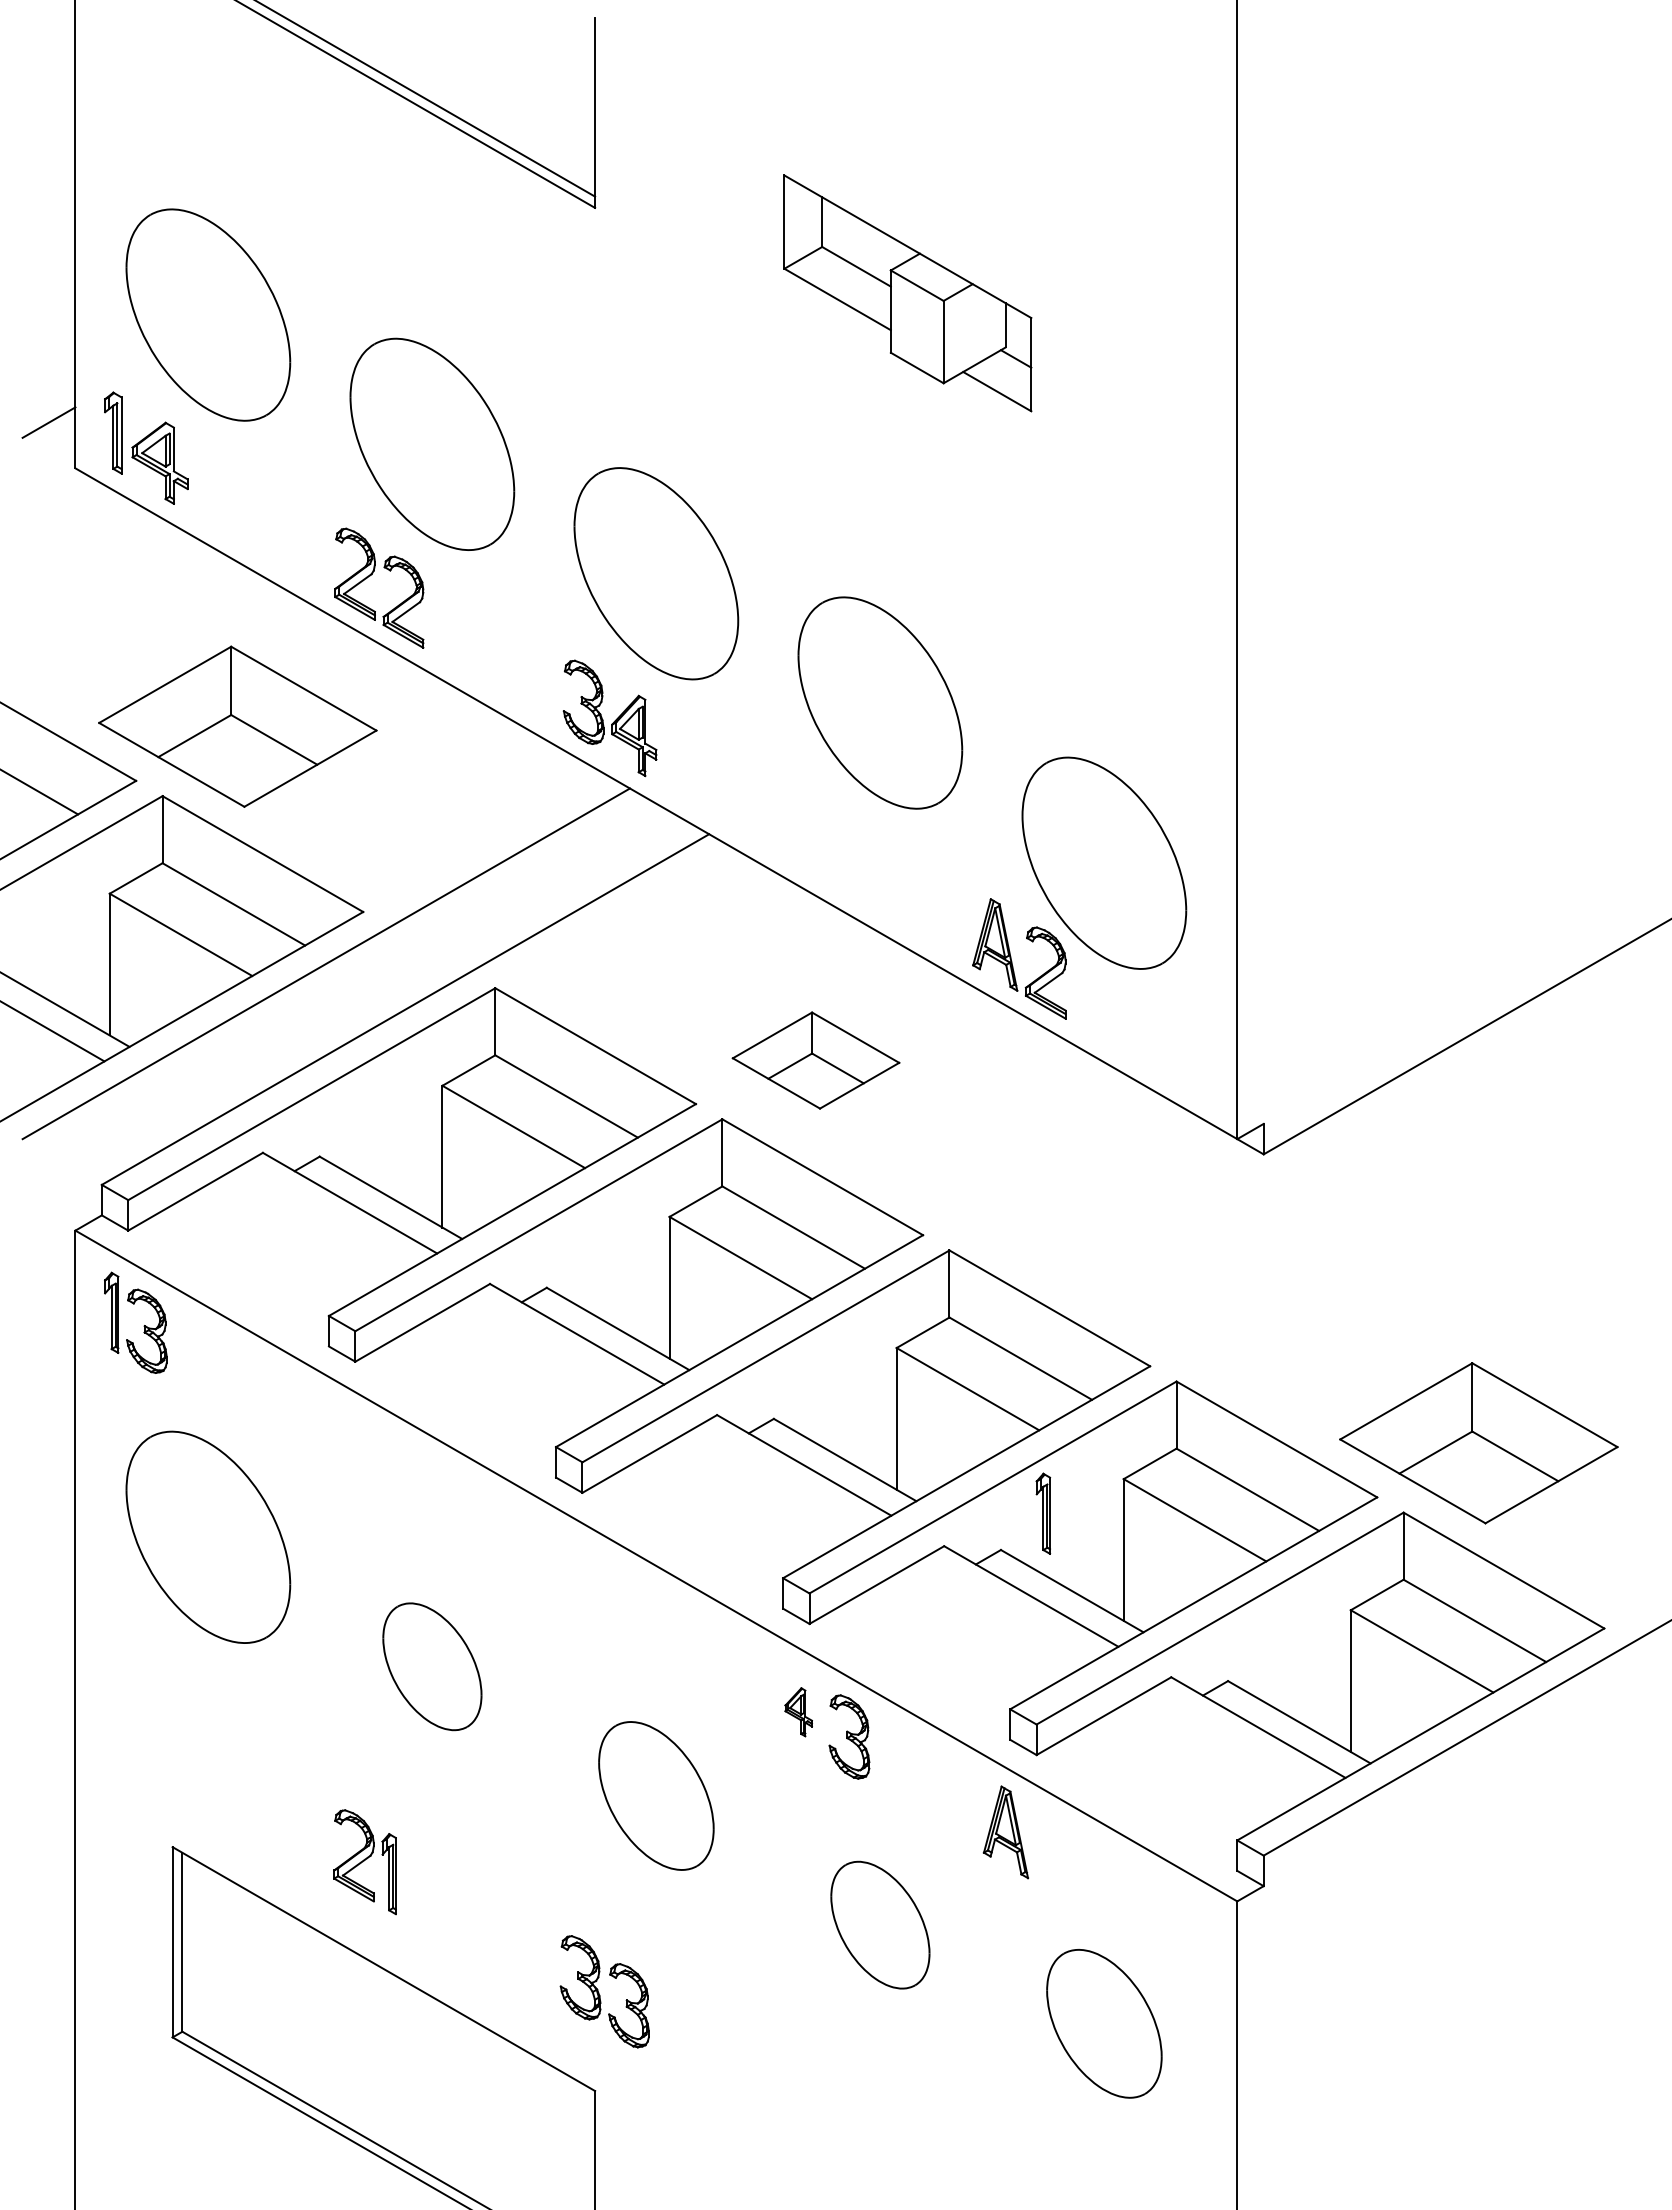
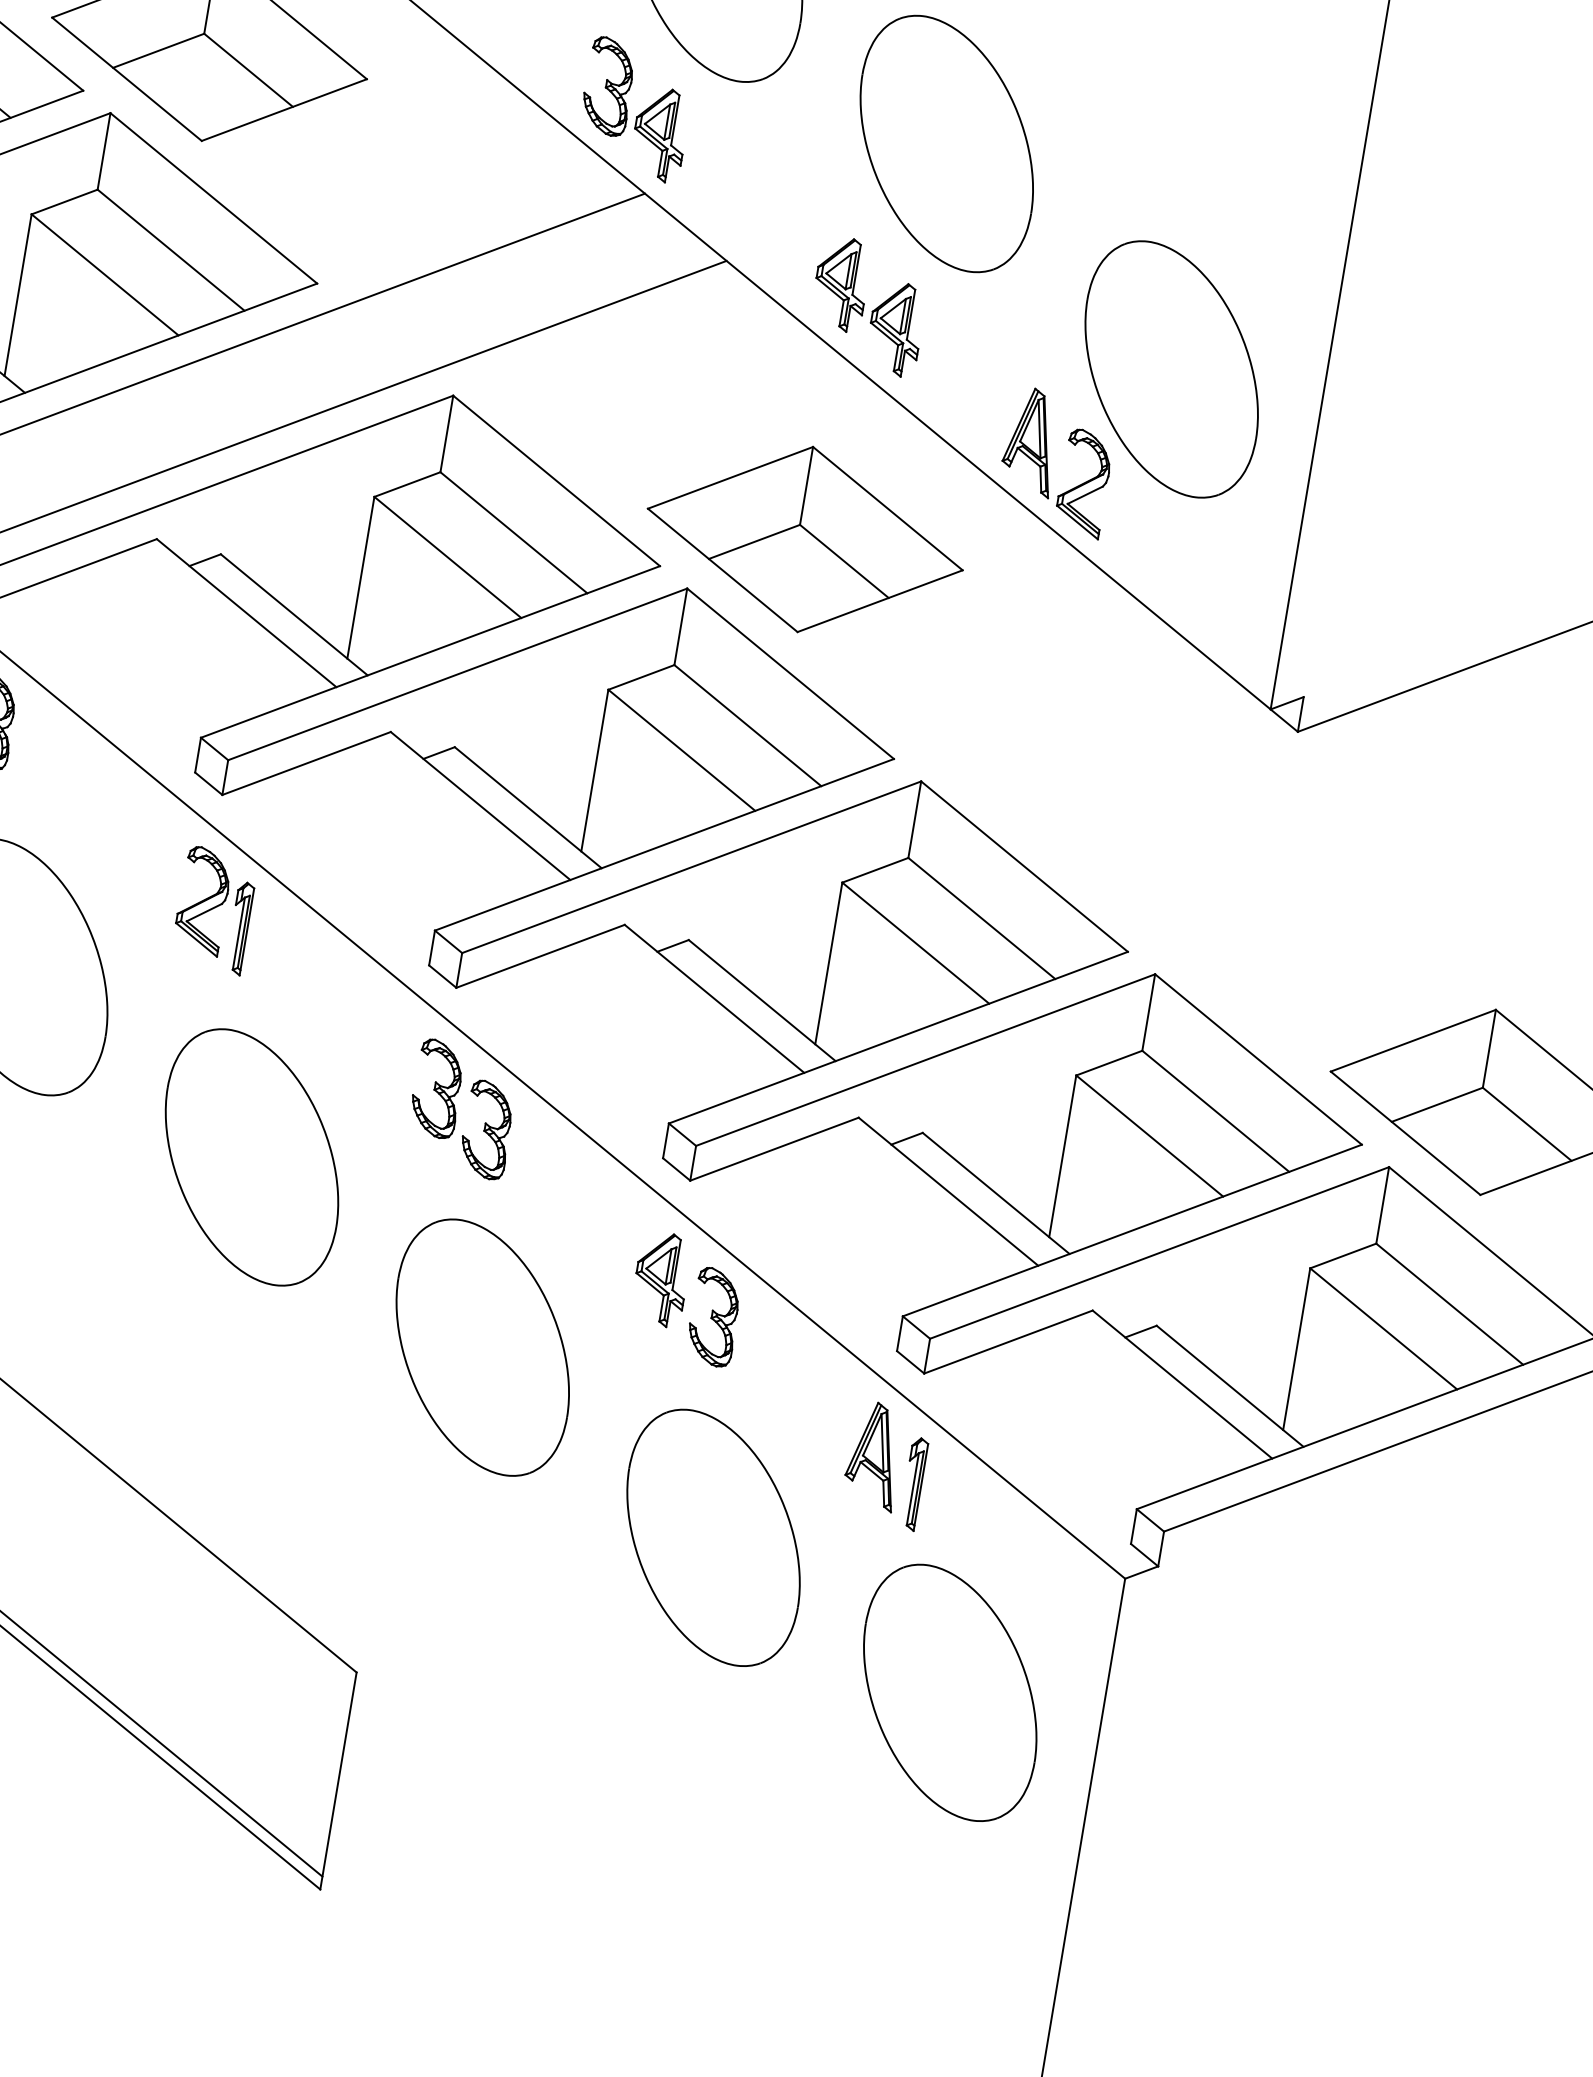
part: (836, 852) -> (868, 306), added
part: (815, 1060) -> (804, 539), size x1.67
part: (1043, 1513) -> (913, 1483), moved
part: (432, 1666) -> (252, 1157), size x1.67
part: (798, 1712) -> (660, 1279), size x1.67
part: (656, 1795) -> (483, 1347), size x1.43
part: (364, 1862) -> (213, 910), moved
part: (880, 1924) -> (713, 1537), size x1.67
part: (604, 1991) -> (461, 1109), moved
part: (1104, 2023) -> (950, 1692), size x1.43

